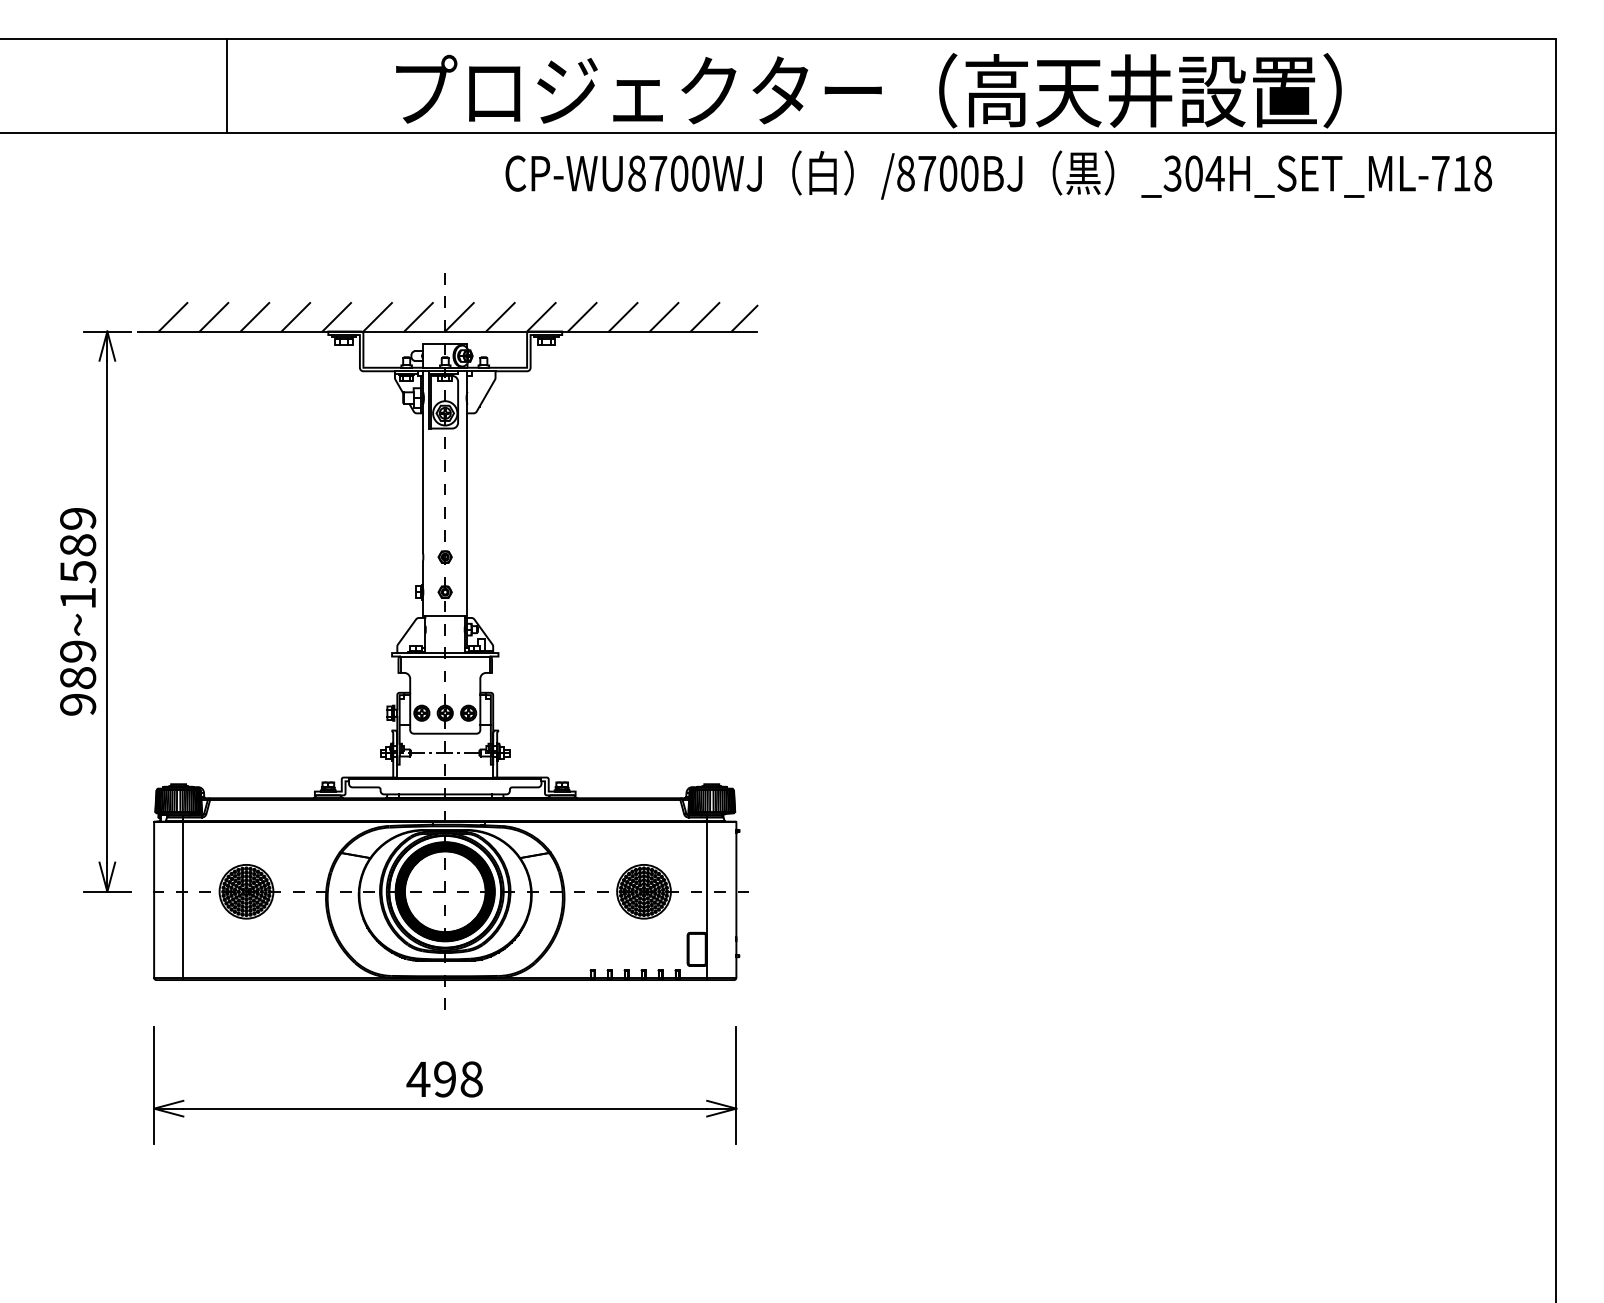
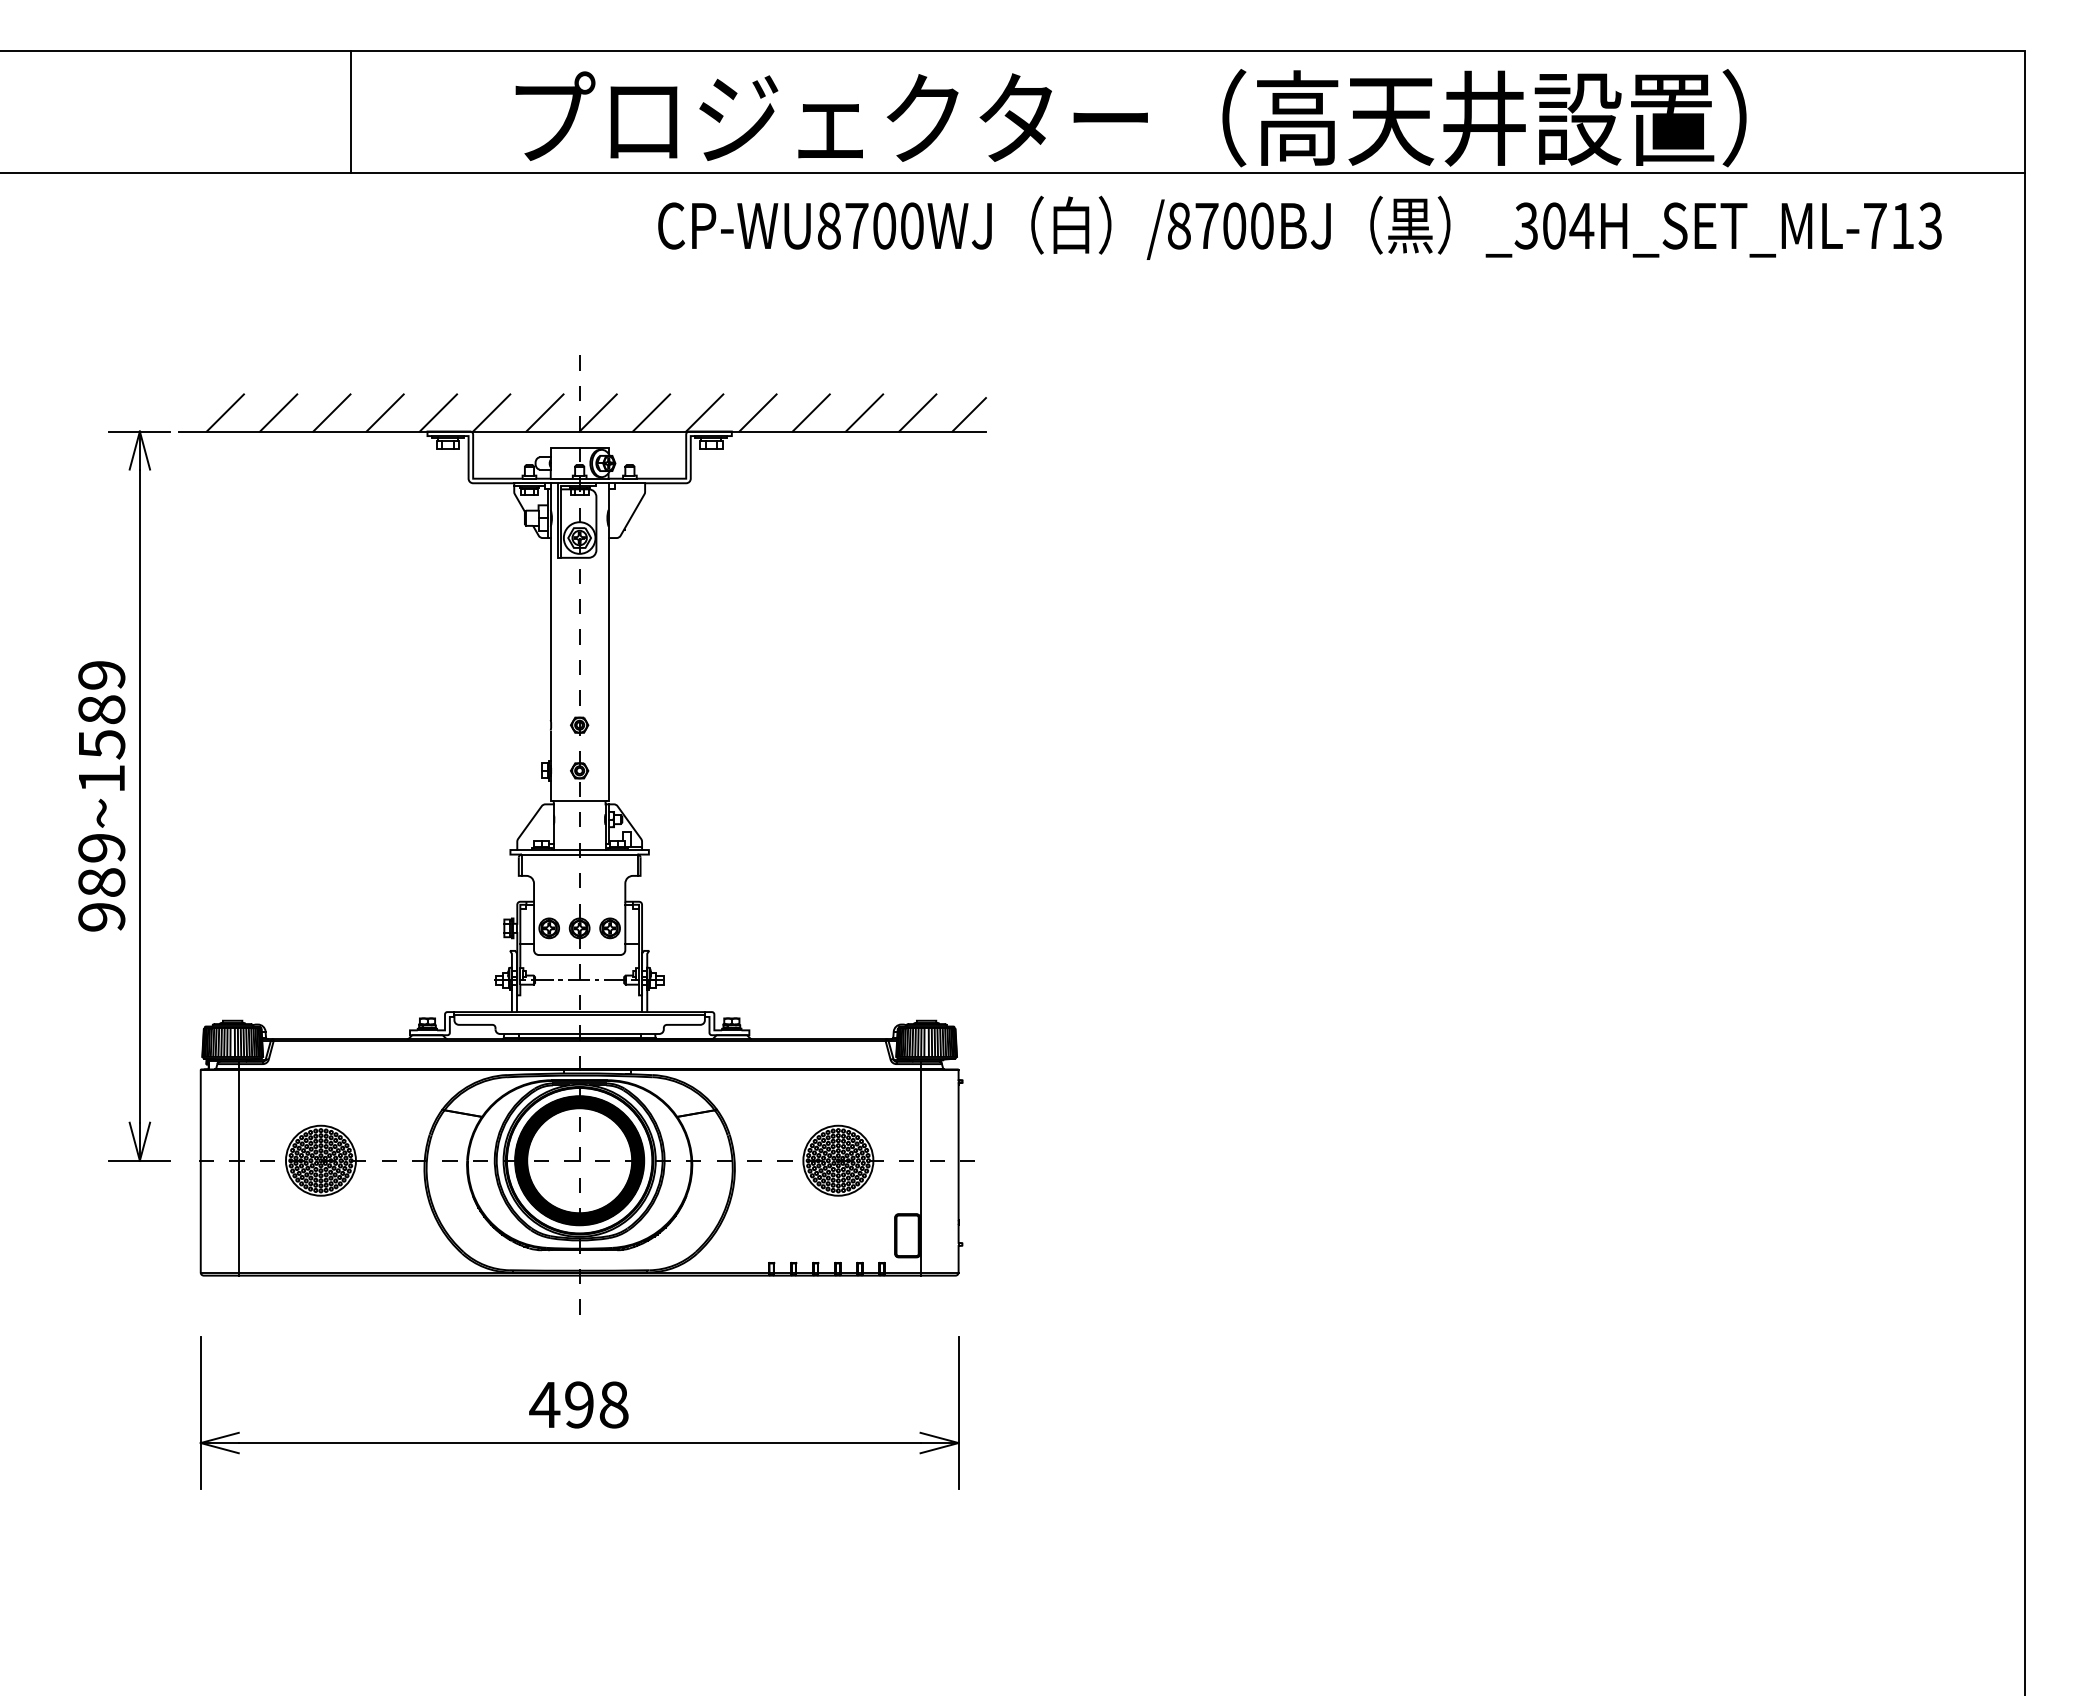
line: (226, 85) -> (351, 111), moved
text: (1483, 173) -> (1930, 225), _304H_SET_ML-718 -> _304H_SET_ML-713

